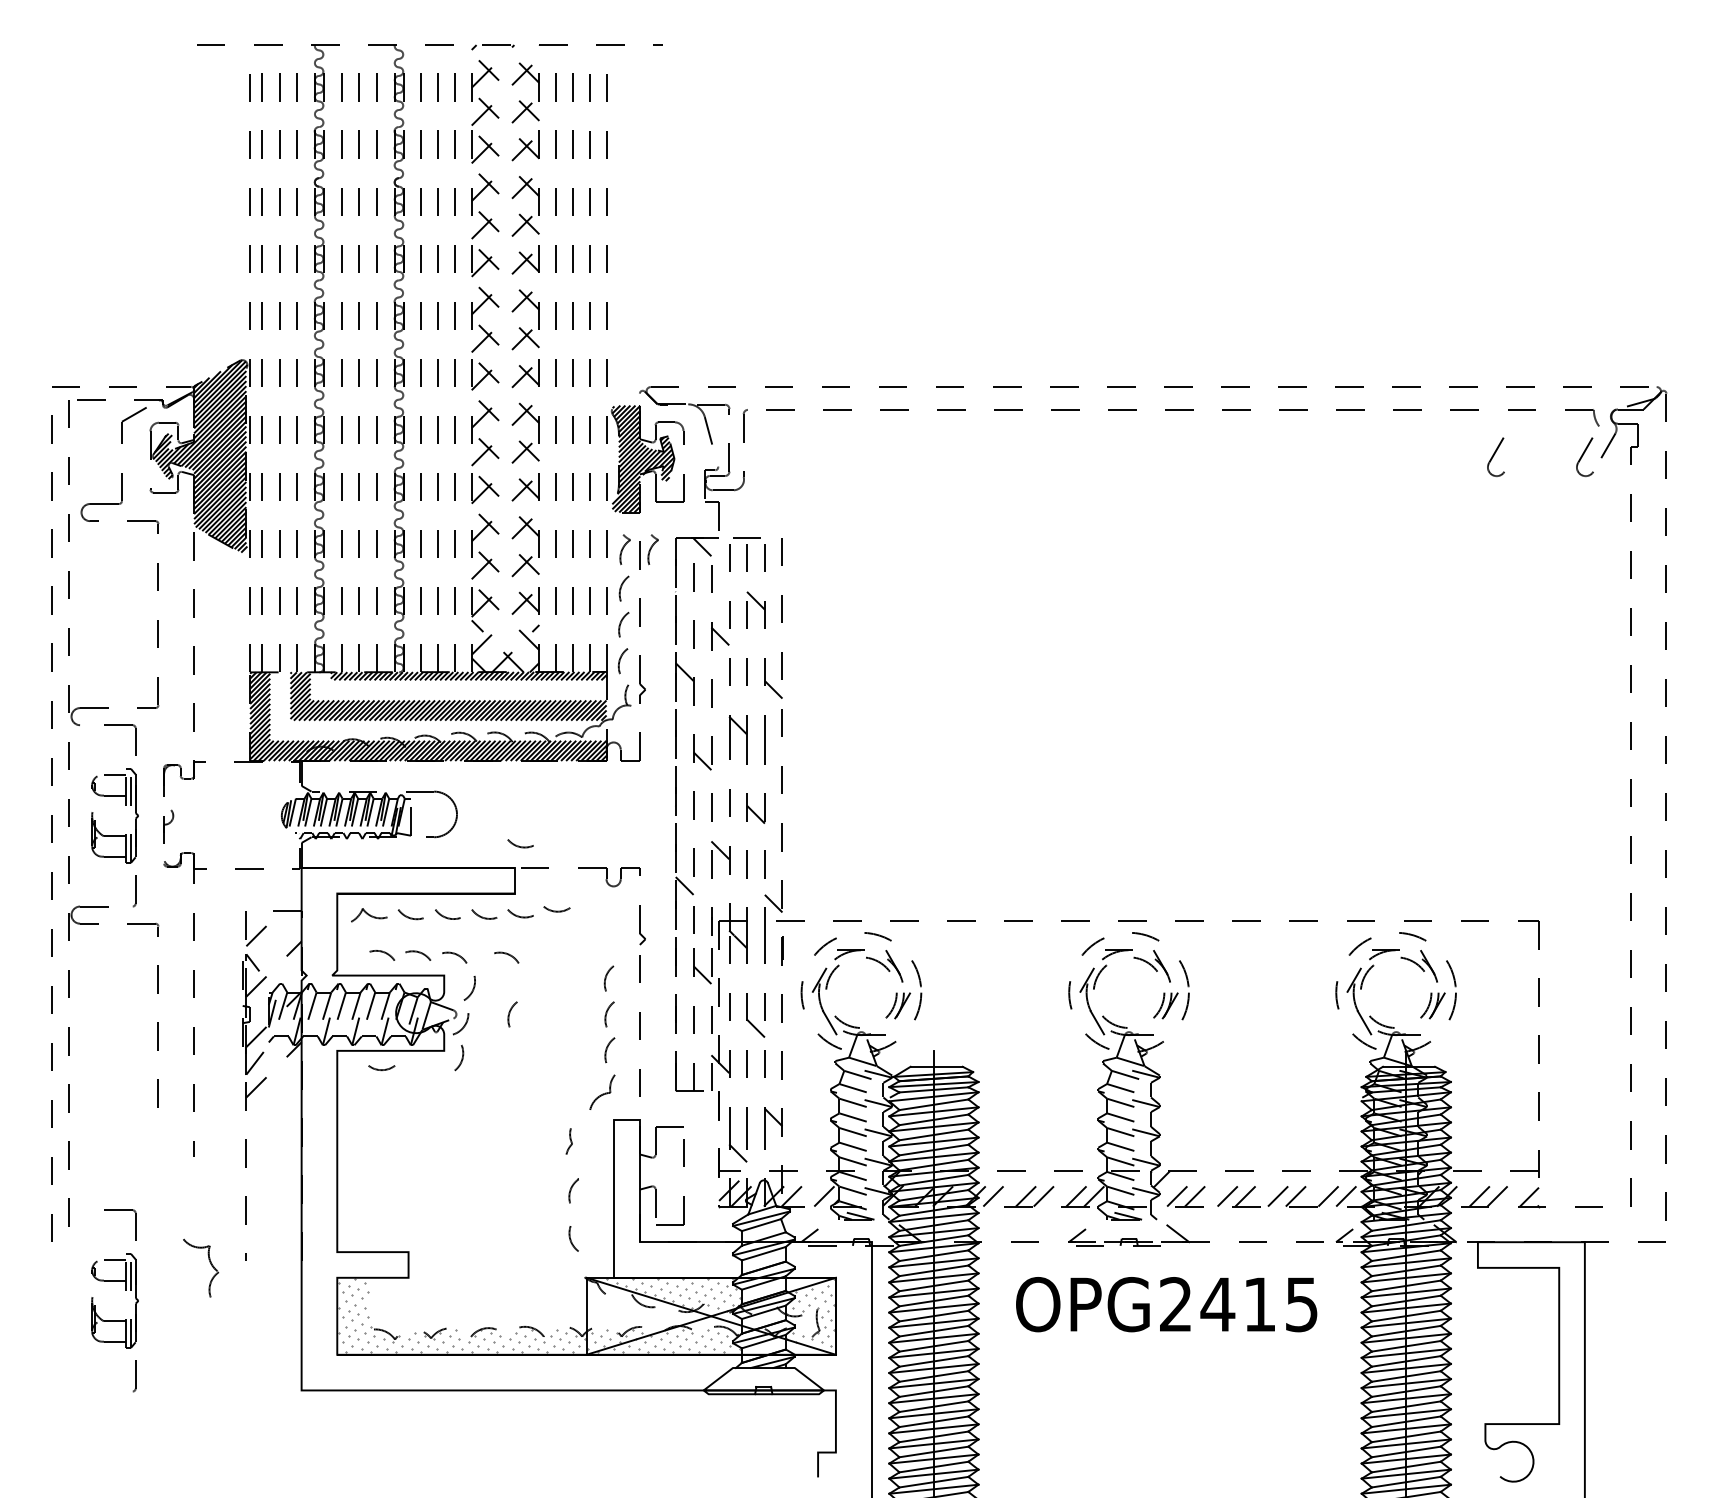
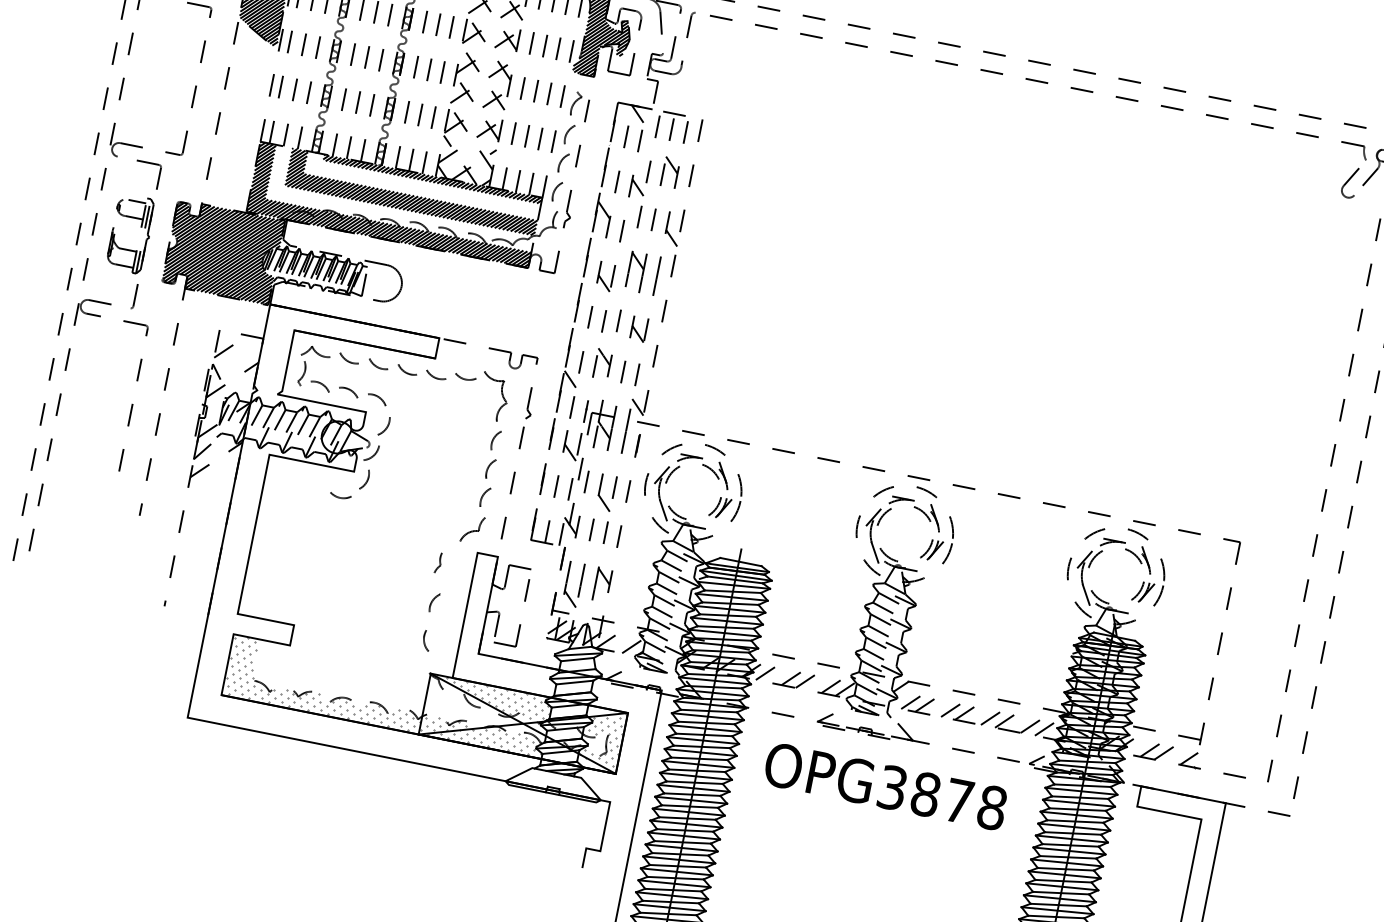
part: (1495, 457) -> (1279, 168), removed
part: (652, 549) -> (598, 108), removed
hatch: (231, 815) -> (223, 251), added
arc: (519, 845) -> (446, 321), removed
part: (356, 943) -> (301, 372), added
arc: (508, 955) -> (420, 406), removed
arc: (510, 1013) -> (412, 452), removed
arc: (381, 1069) -> (340, 497), moved
part: (209, 1262) -> (501, 393), moved
part: (125, 1290) -> (64, 610), removed
text: (1239, 1304) -> (942, 797), OPG2415 -> OPG3878

